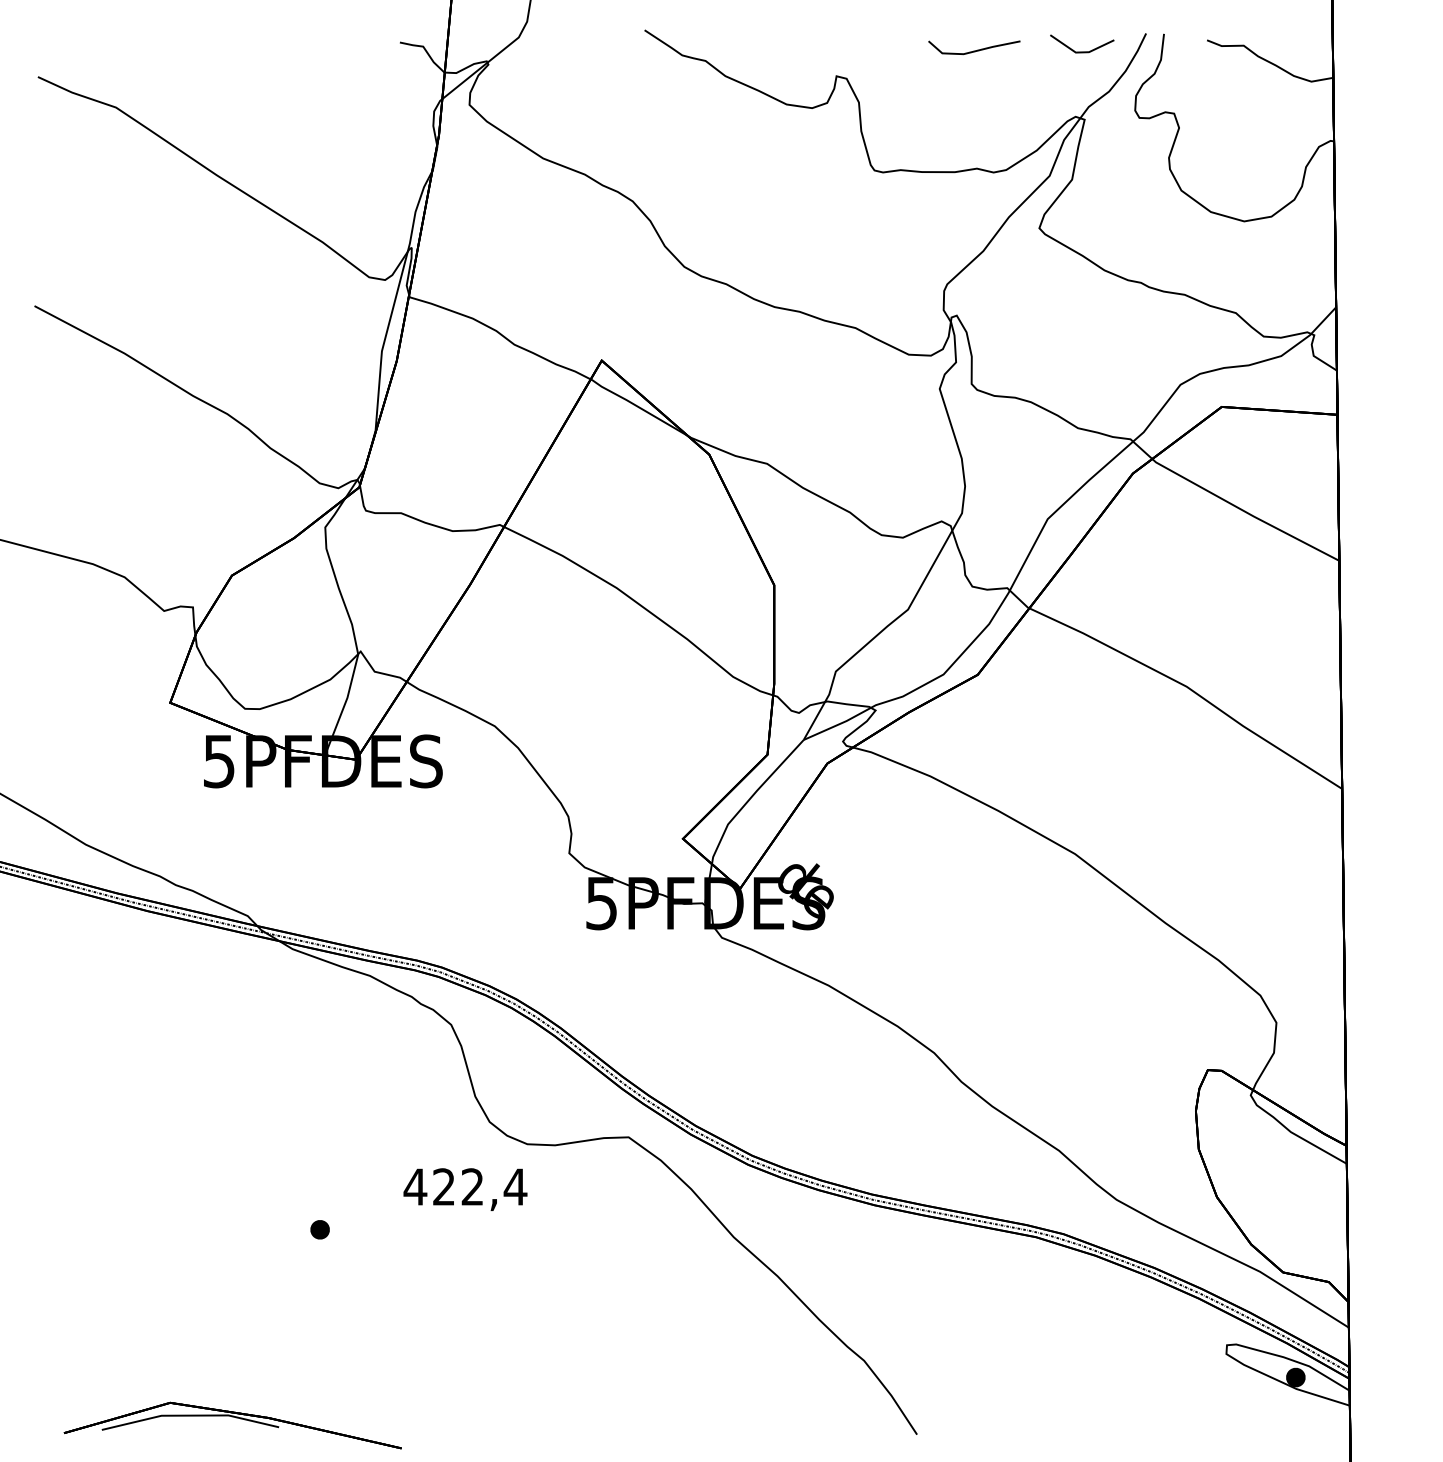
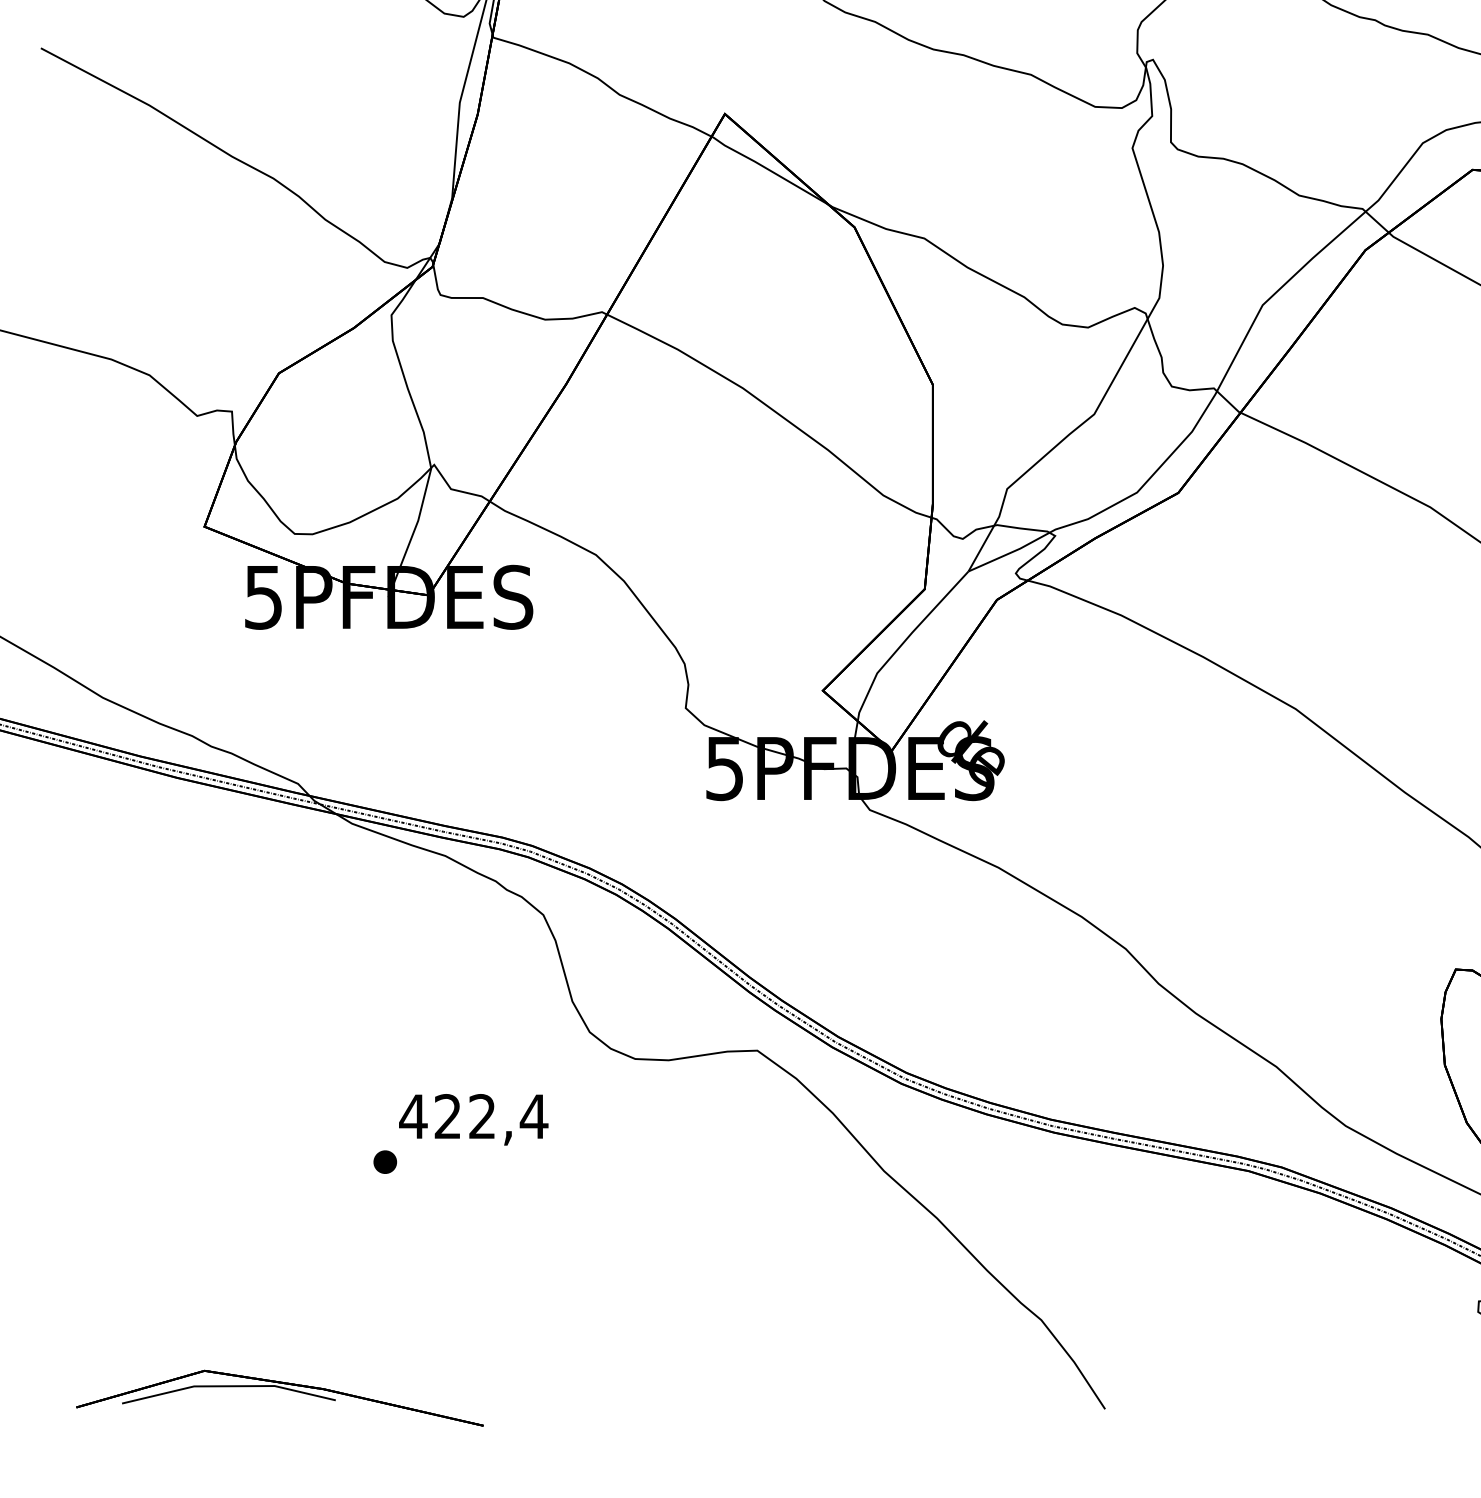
text: (465, 1189) -> (473, 1119), moved

